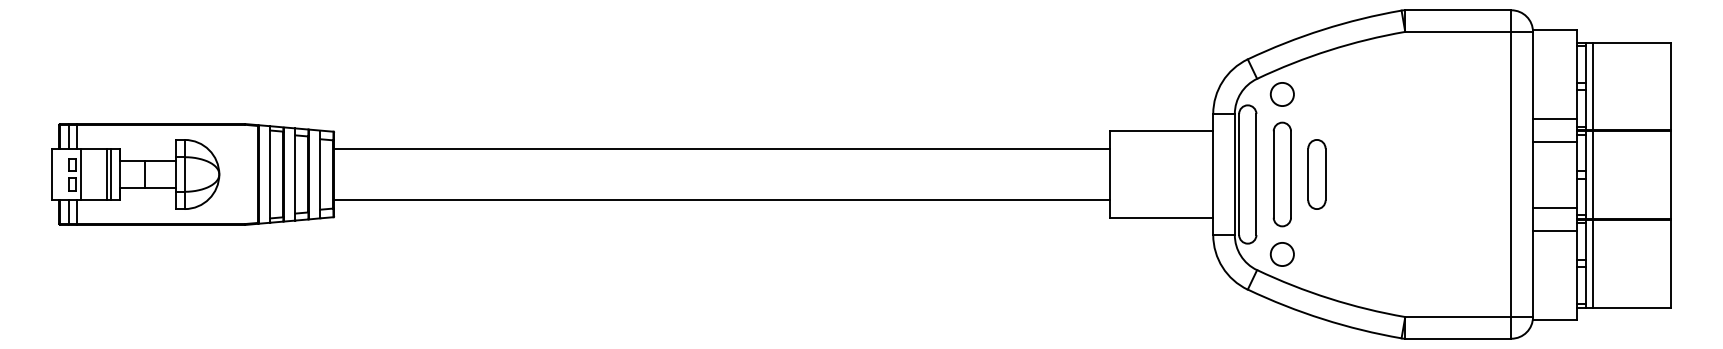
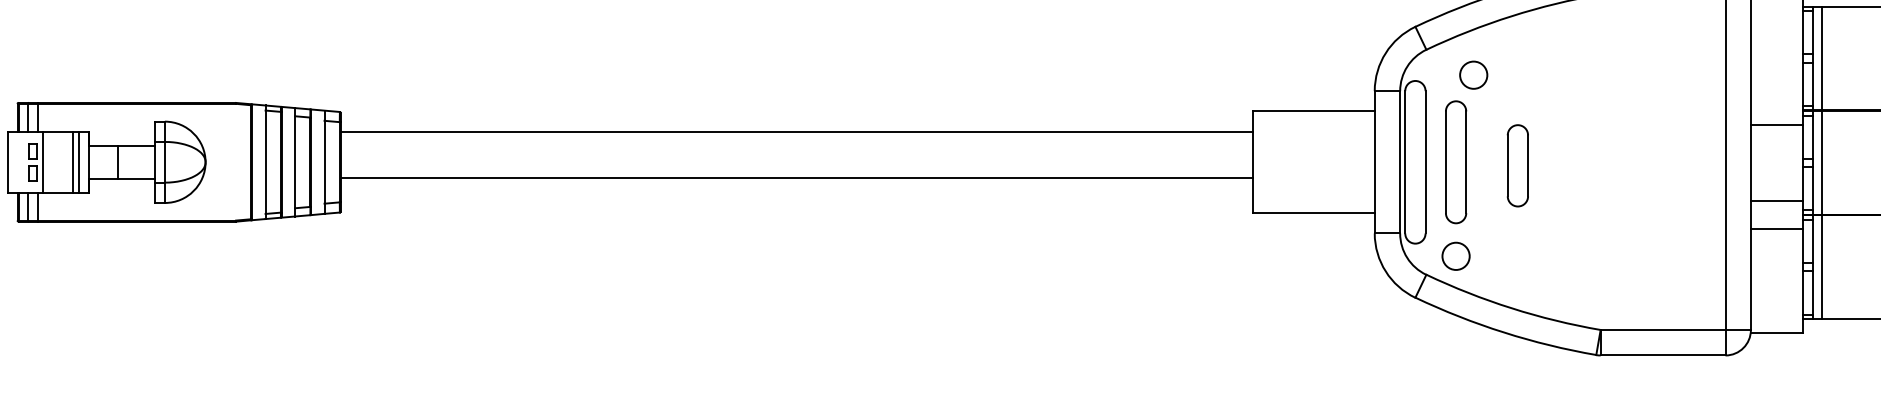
circle: (1281, 94) -> (1472, 75), moved
line: (1555, 119) -> (1777, 97), removed
part: (1316, 174) -> (1517, 165), moved
line: (721, 200) -> (796, 177), moved

